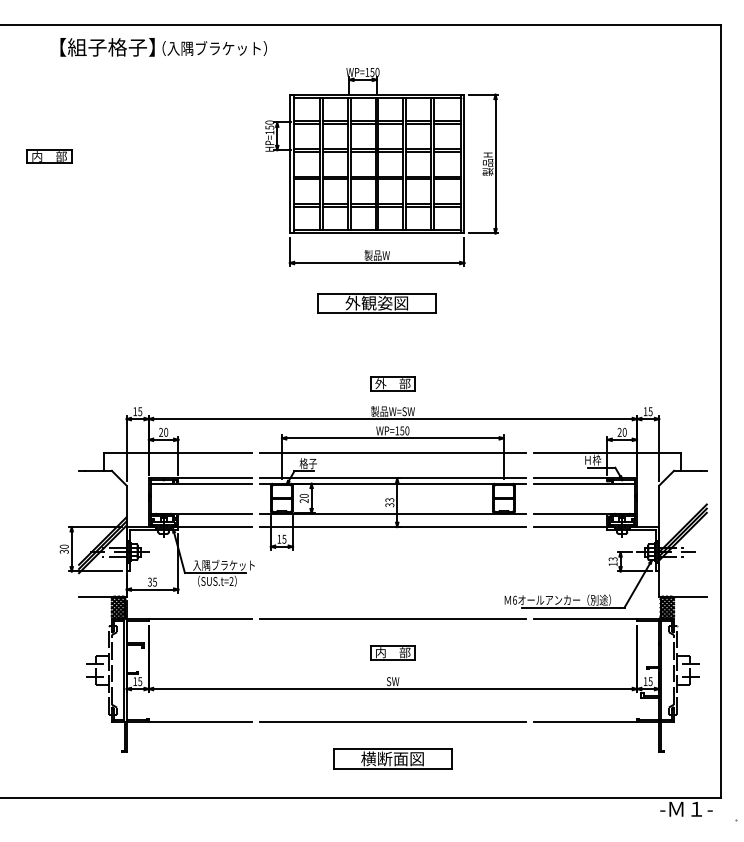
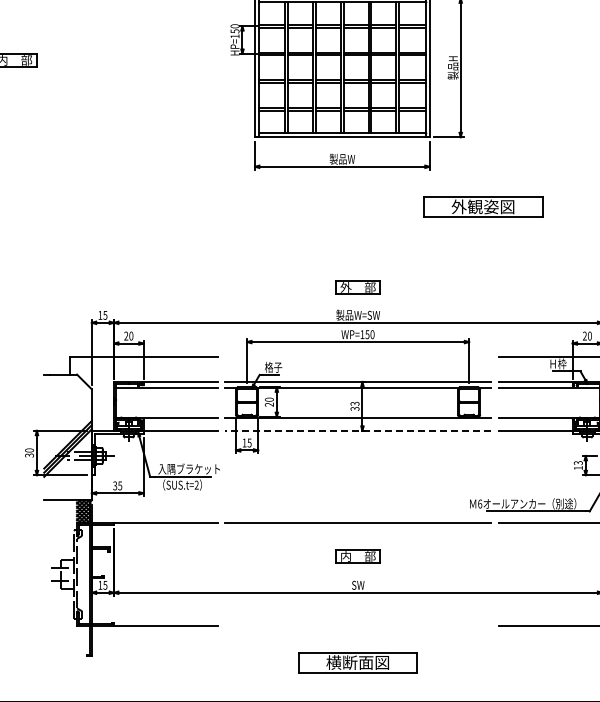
part: (376, 303) -> (482, 207), moved
line: (392, 453) -> (357, 357), removed
line: (392, 527) -> (357, 431), solid -> dashed
line: (392, 722) -> (357, 626), removed

